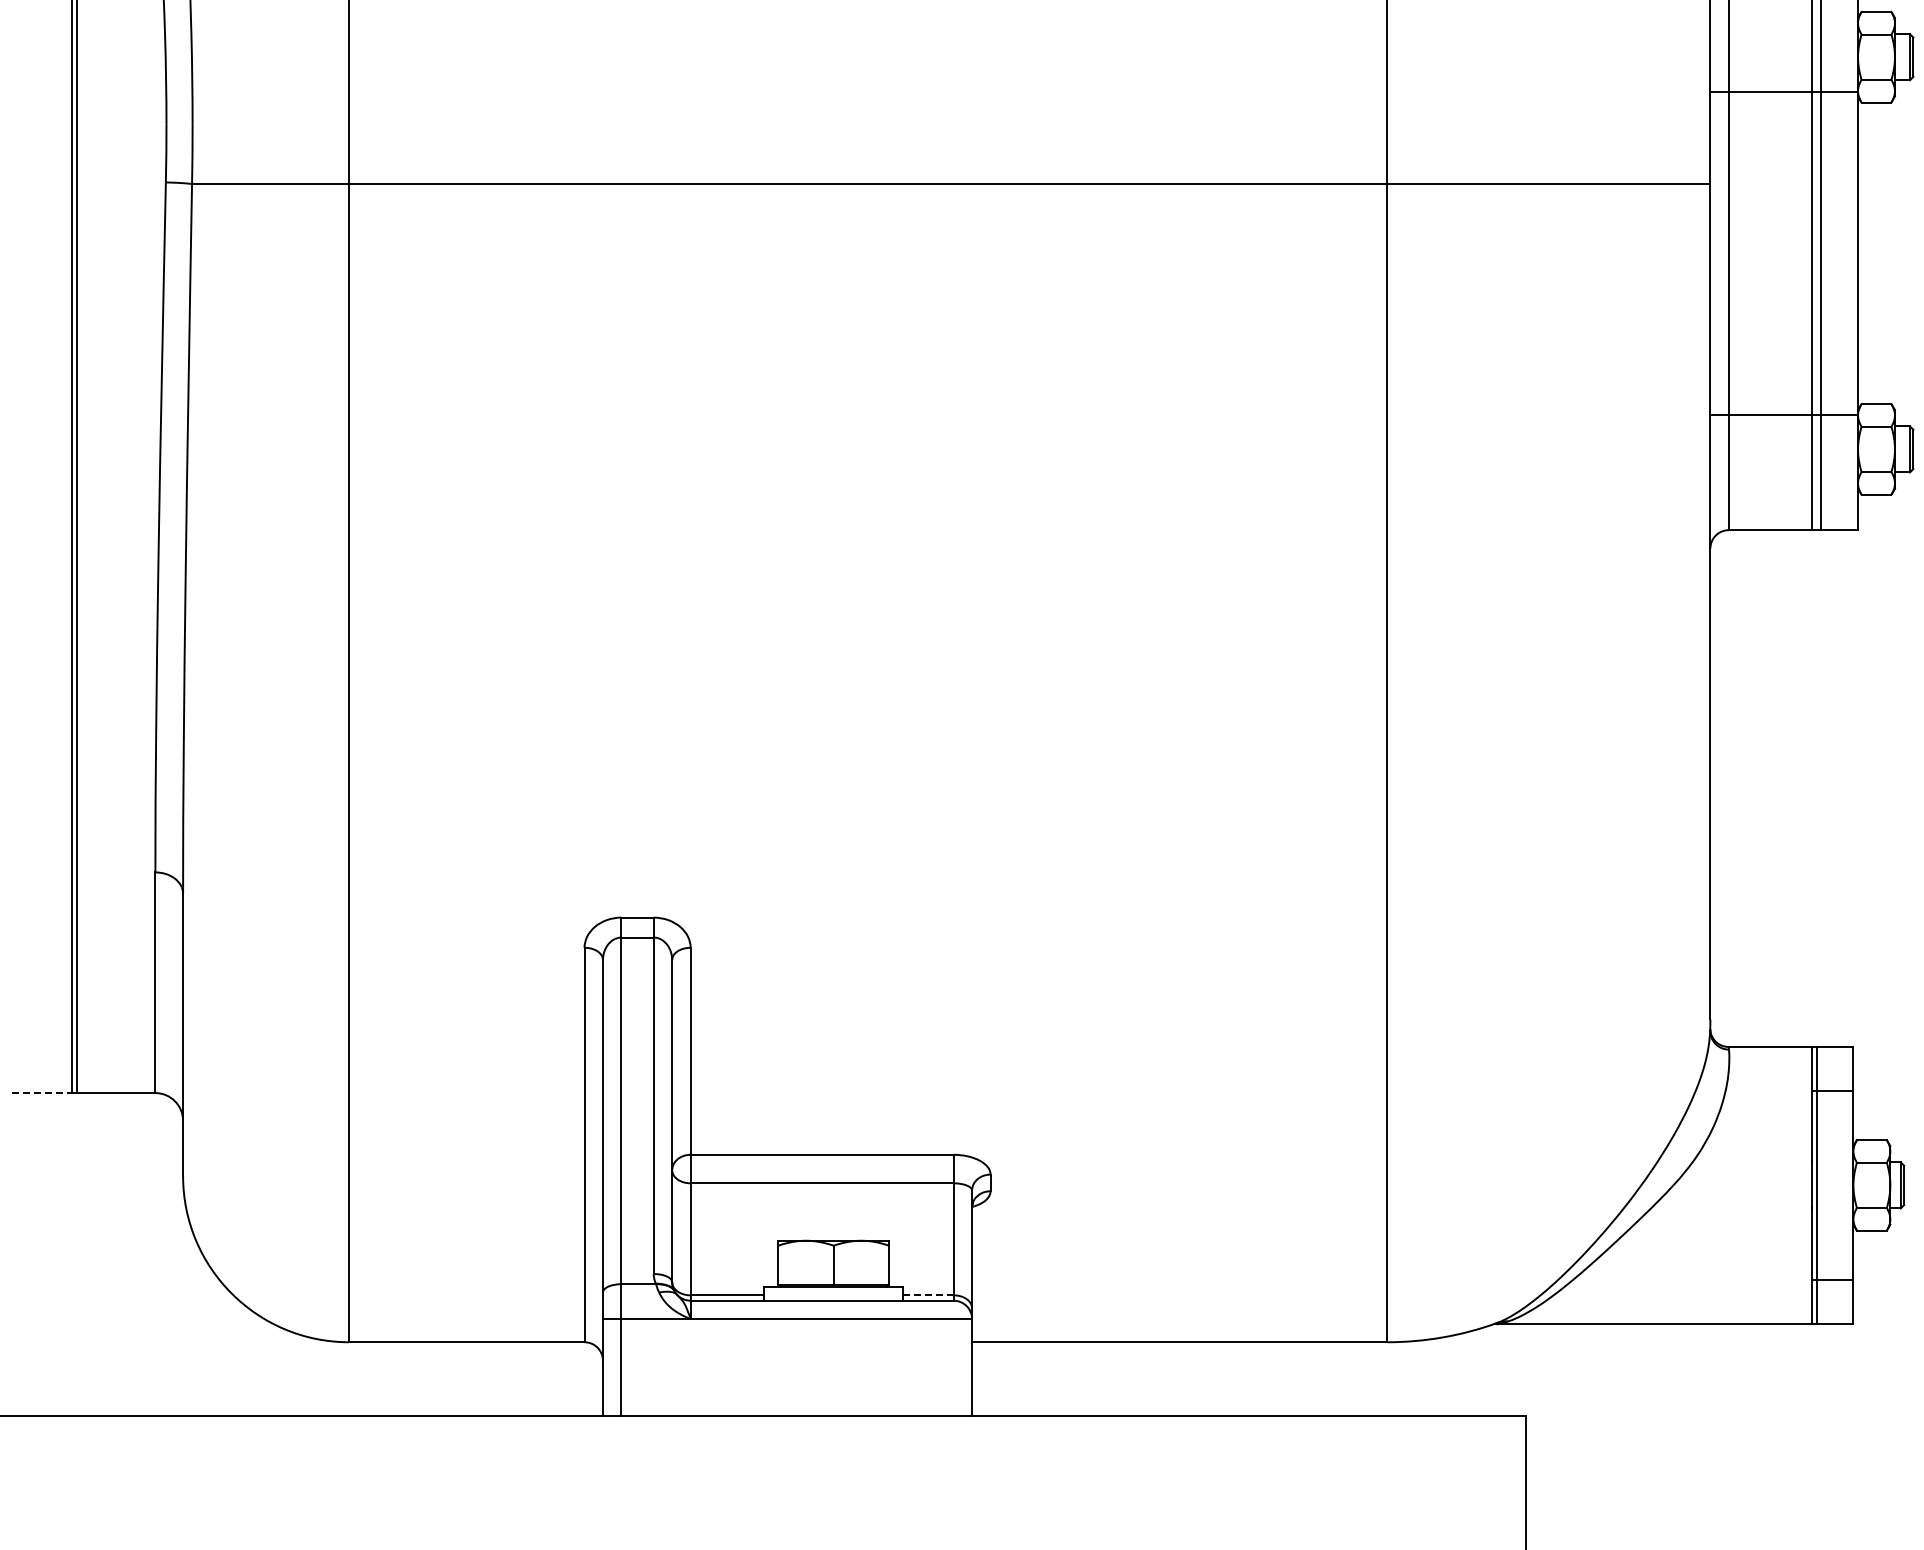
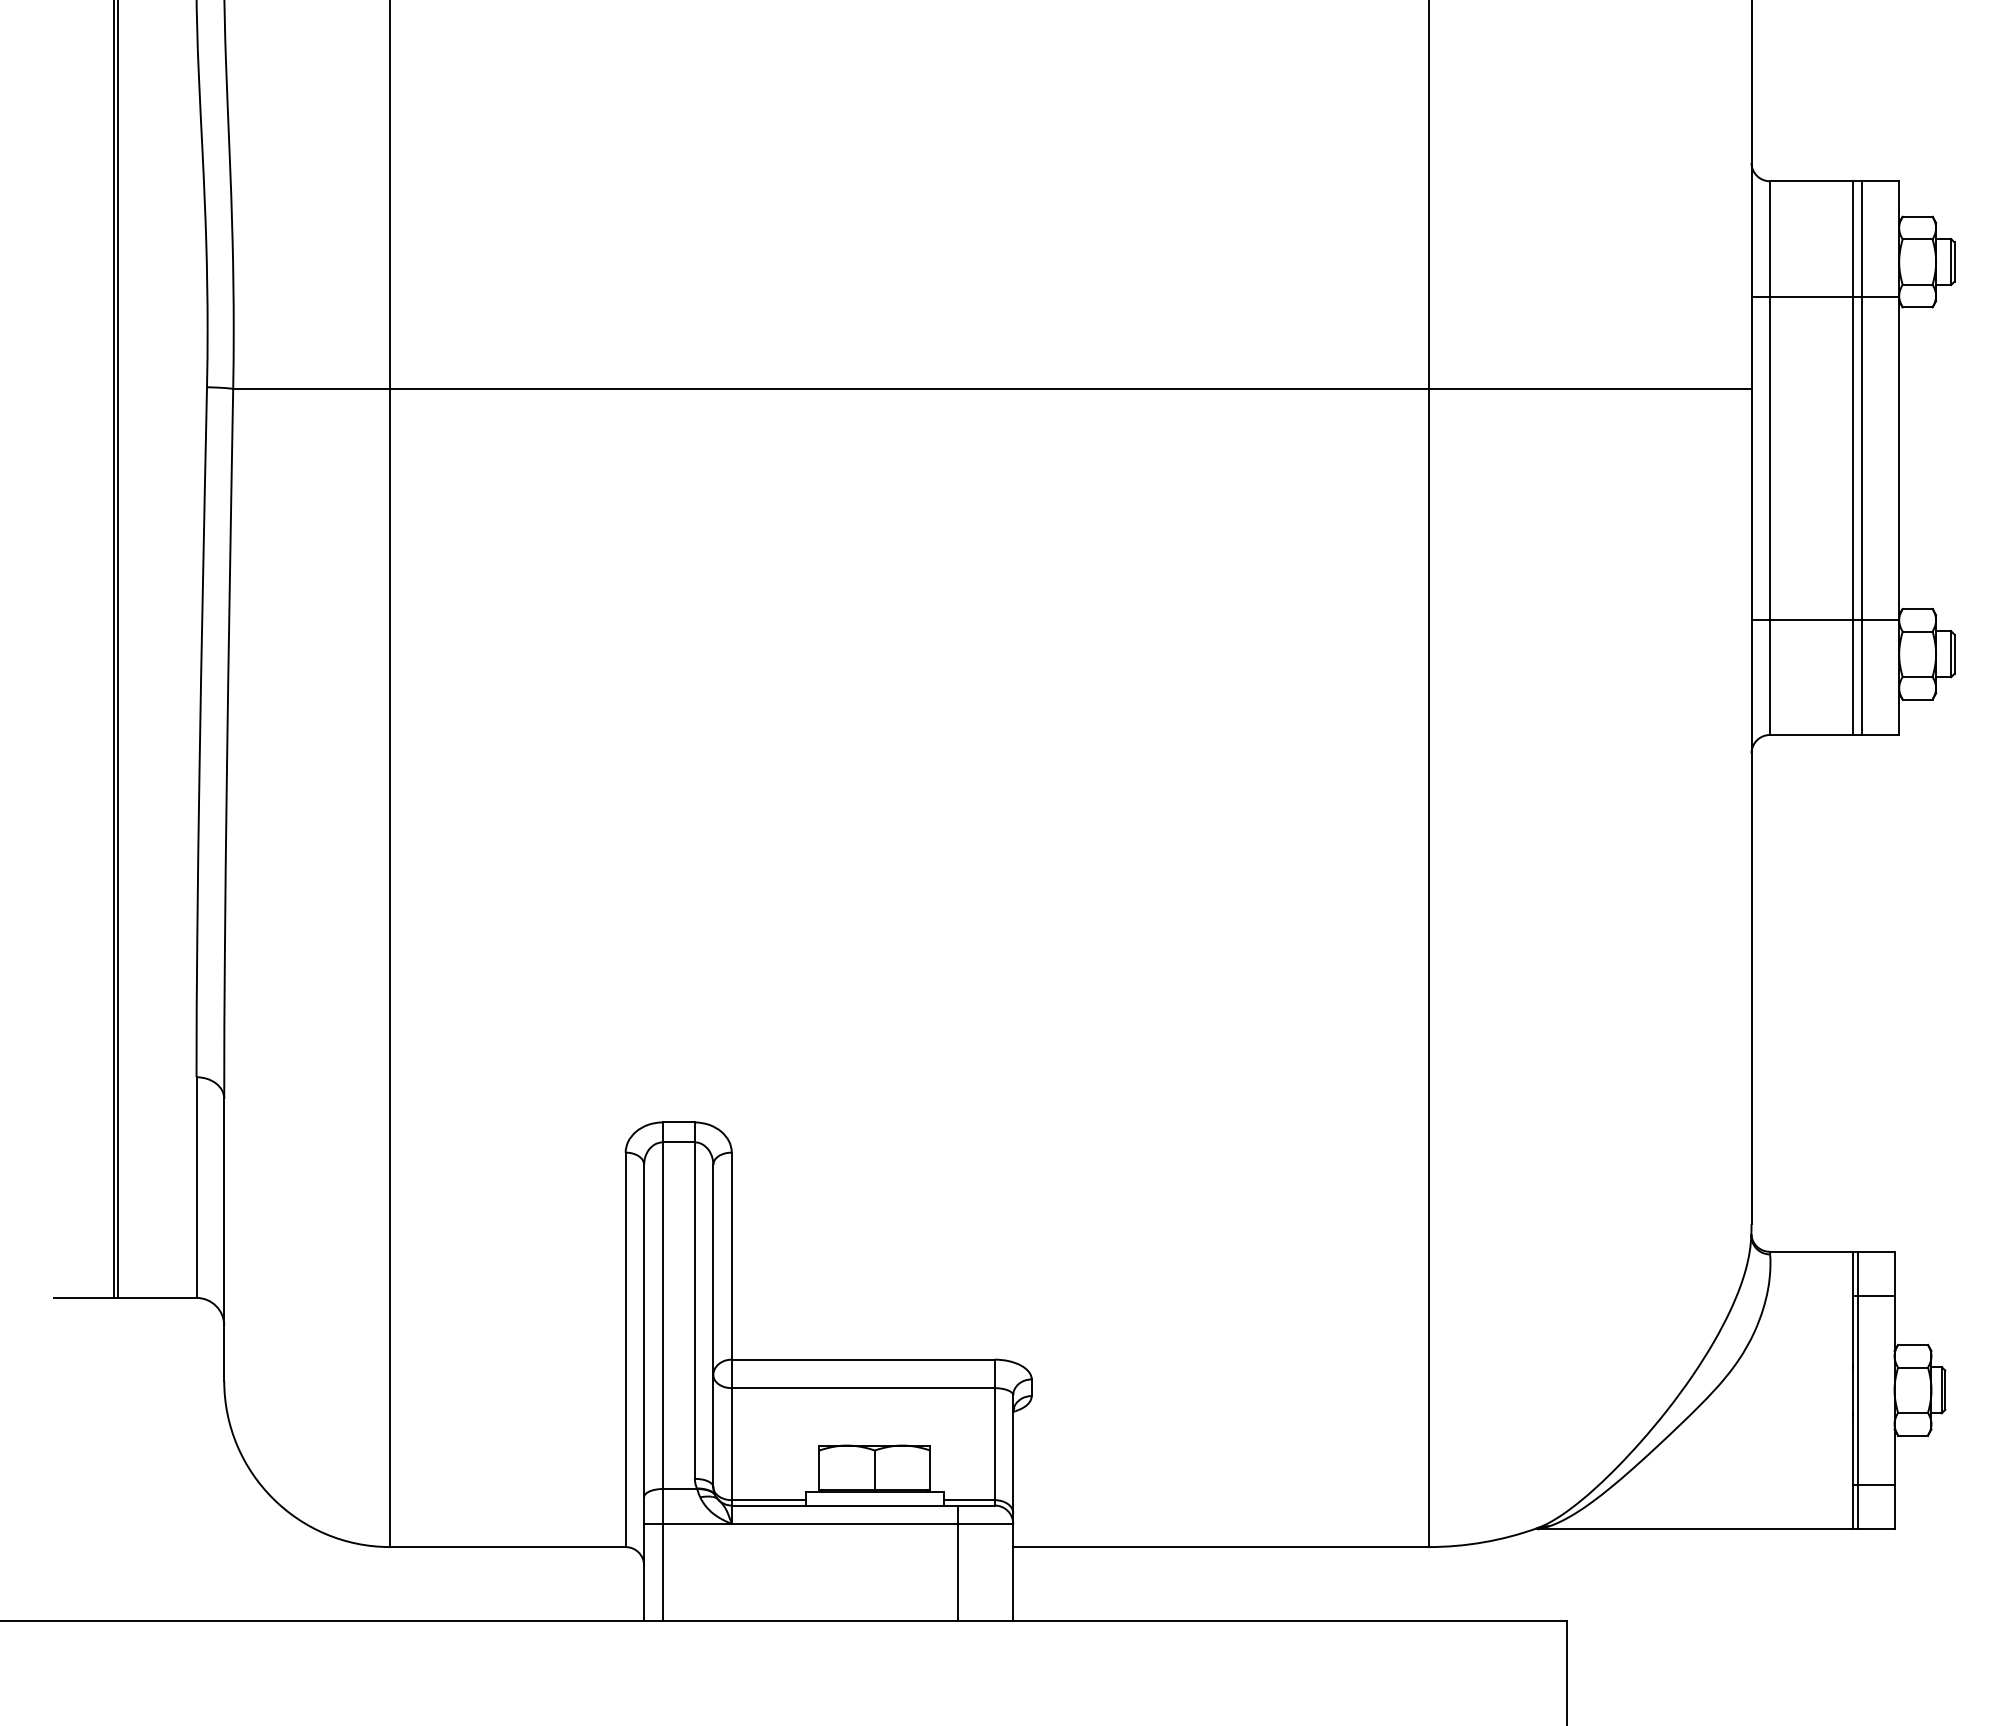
line: (42, 1092) -> (83, 1297), dashed -> solid
line: (928, 1295) -> (969, 1500), dashed -> solid
line: (916, 1357) -> (957, 1562), added

